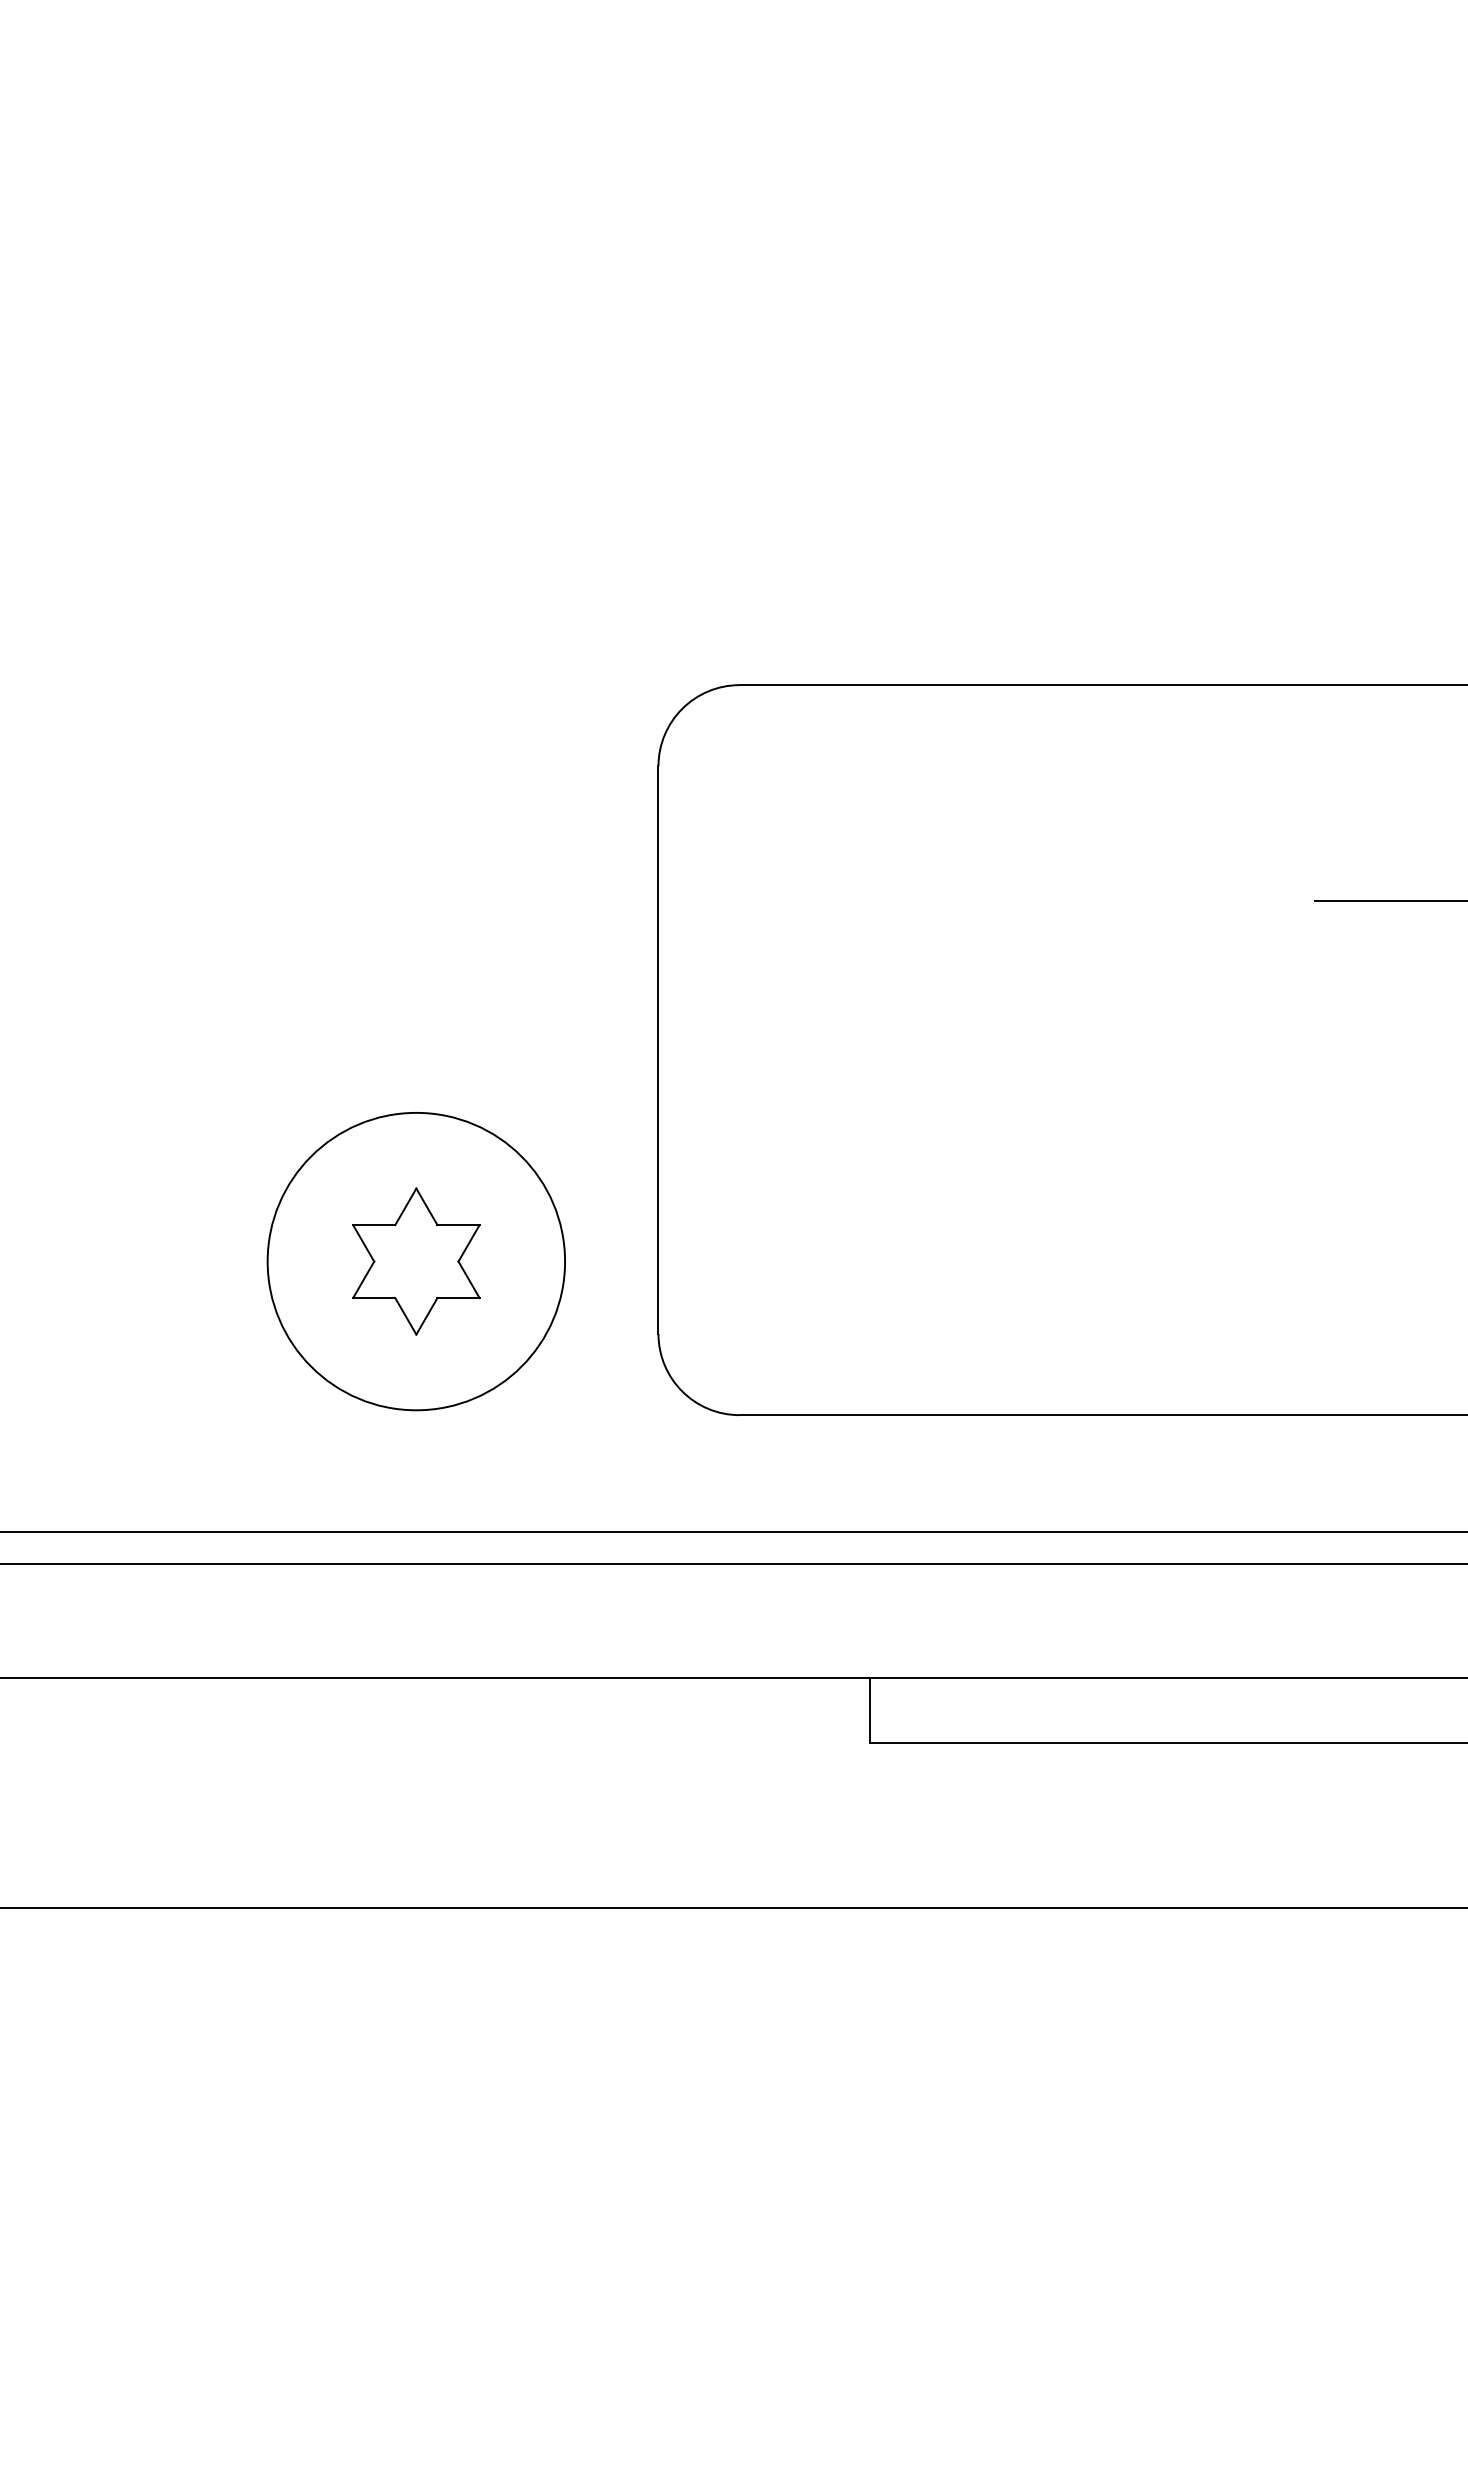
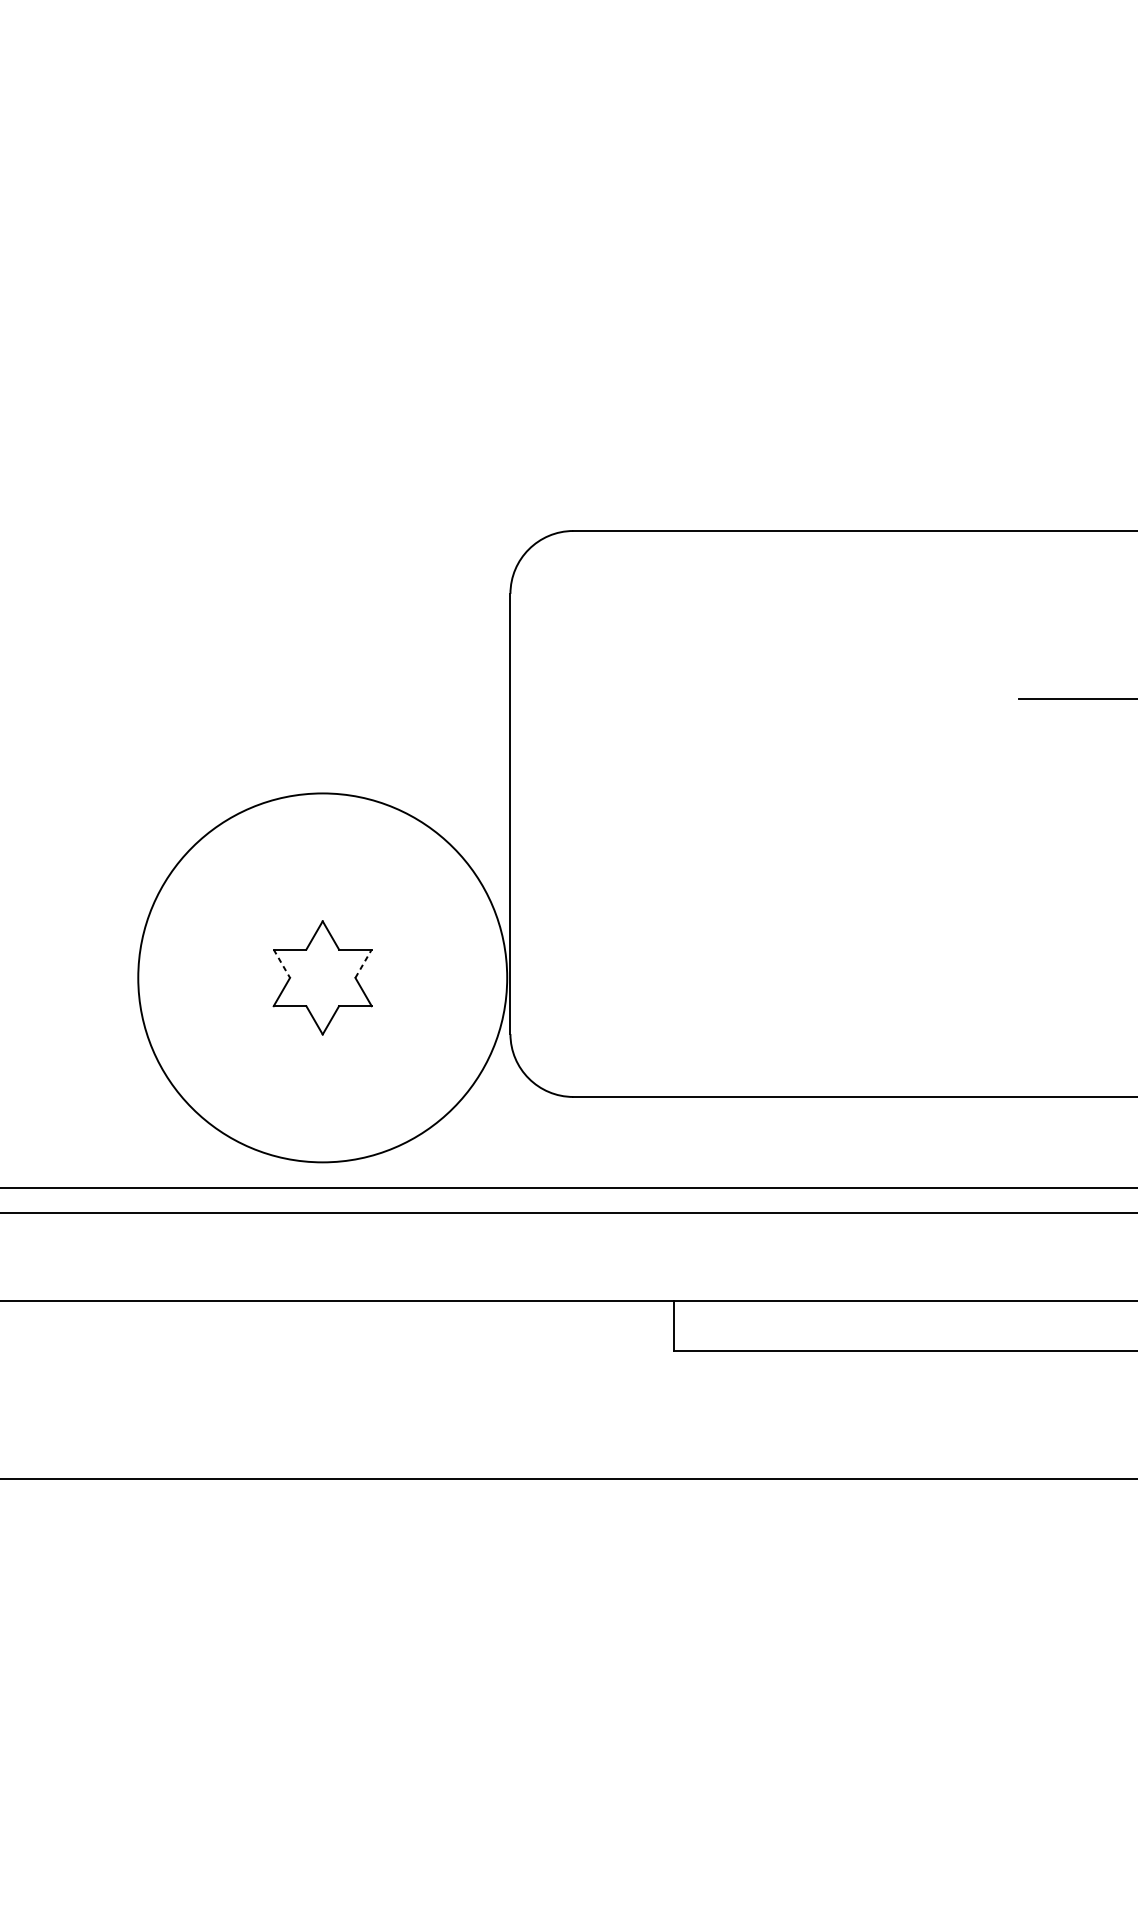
line: (469, 1242) -> (363, 963), solid -> dashed
line: (363, 1243) -> (281, 963), solid -> dashed
circle: (416, 1261) -> (322, 977), size x1.6

